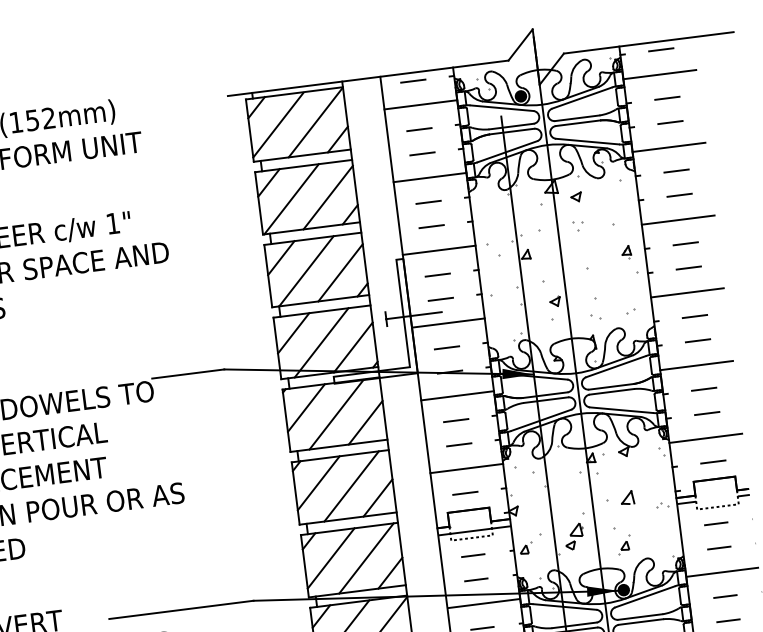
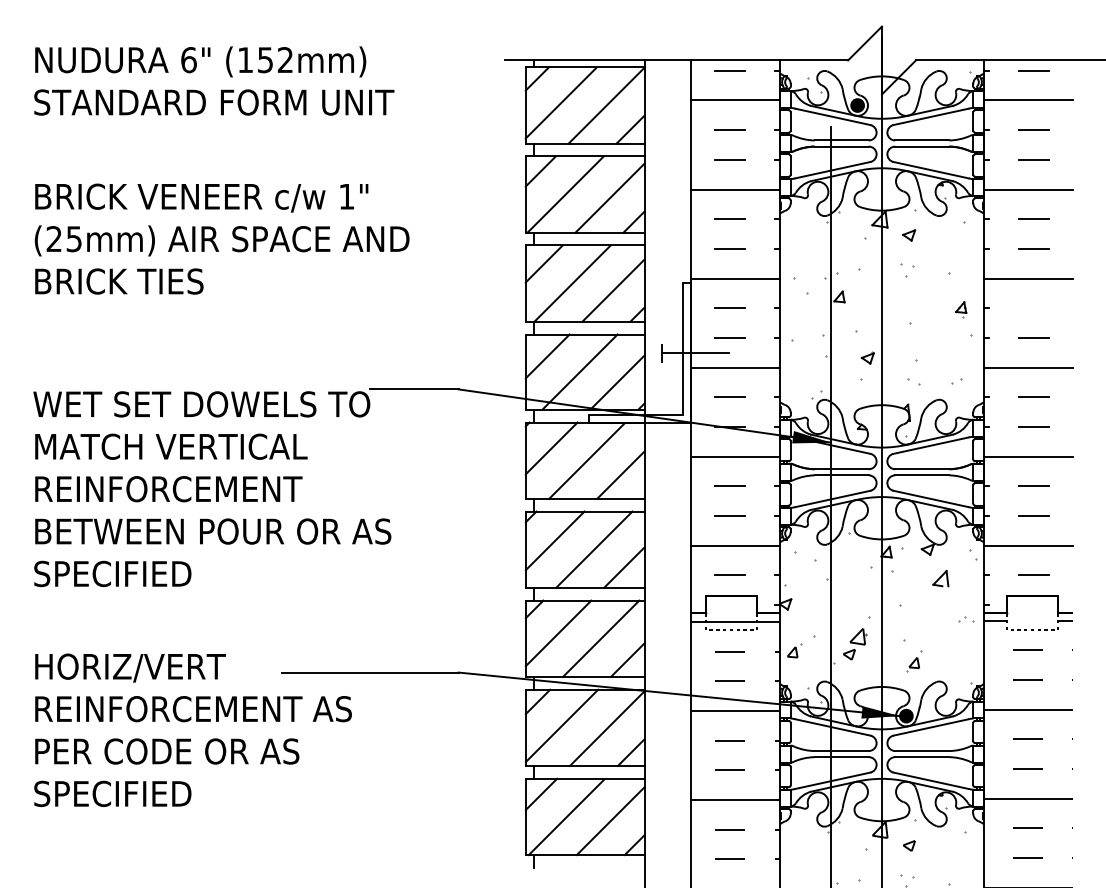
line: (685, 243) -> (1033, 307), removed
part: (627, 497) -> (940, 578), moved

